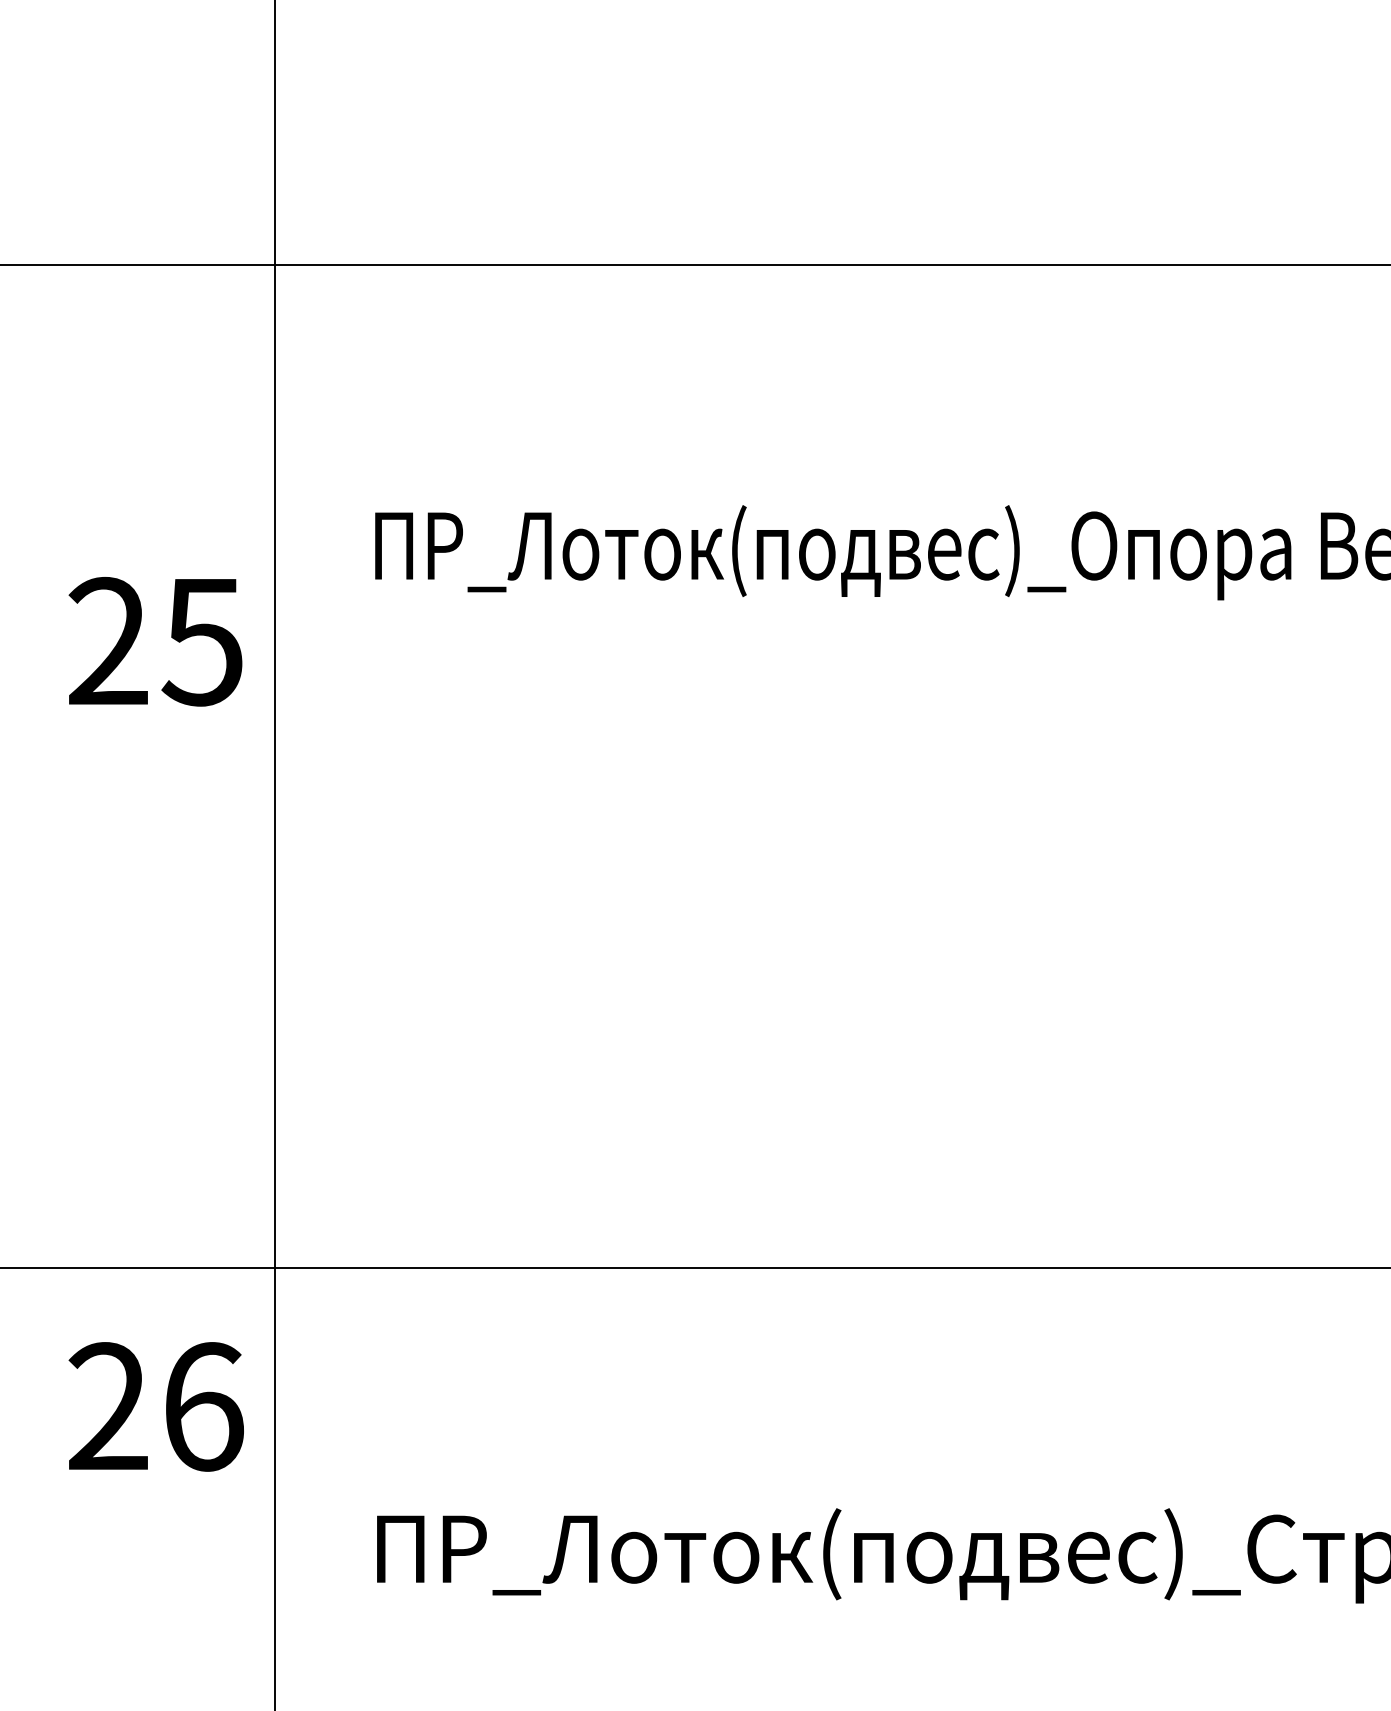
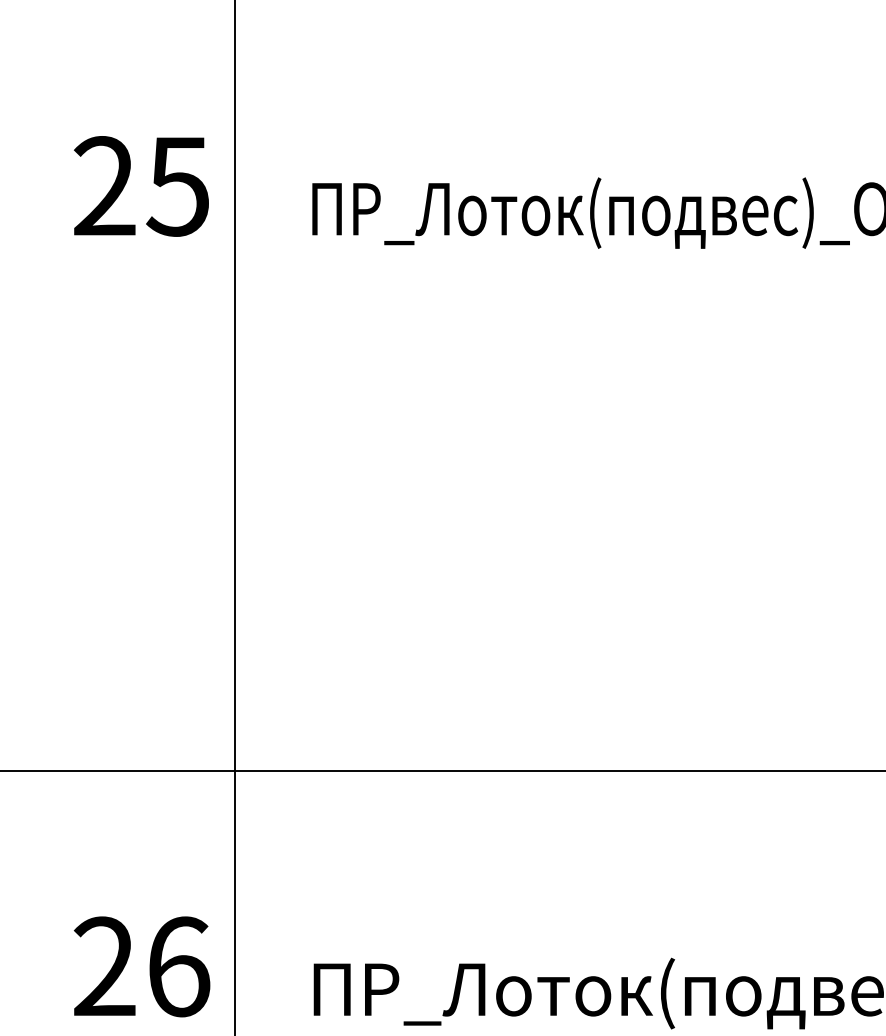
text: (155, 641) -> (141, 186), moved
text: (155, 1406) -> (141, 966), moved

